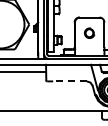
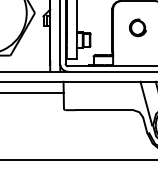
line: (70, 81) -> (105, 110), dashed -> solid

